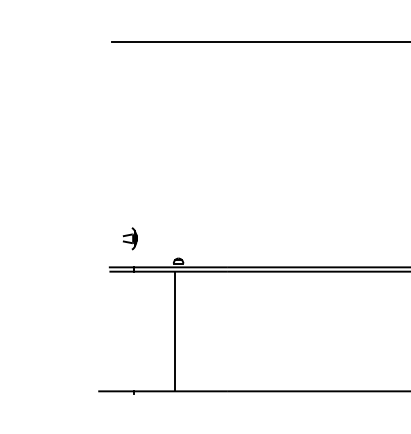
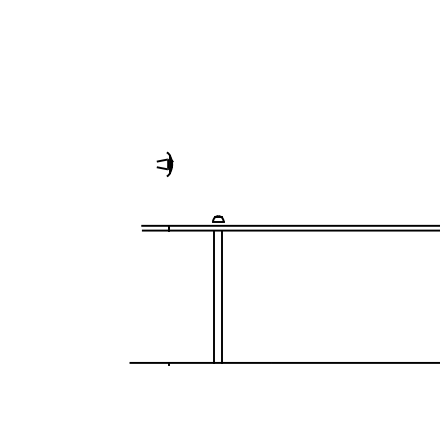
part: (129, 238) -> (164, 164), moved
line: (182, 331) -> (222, 296), added

